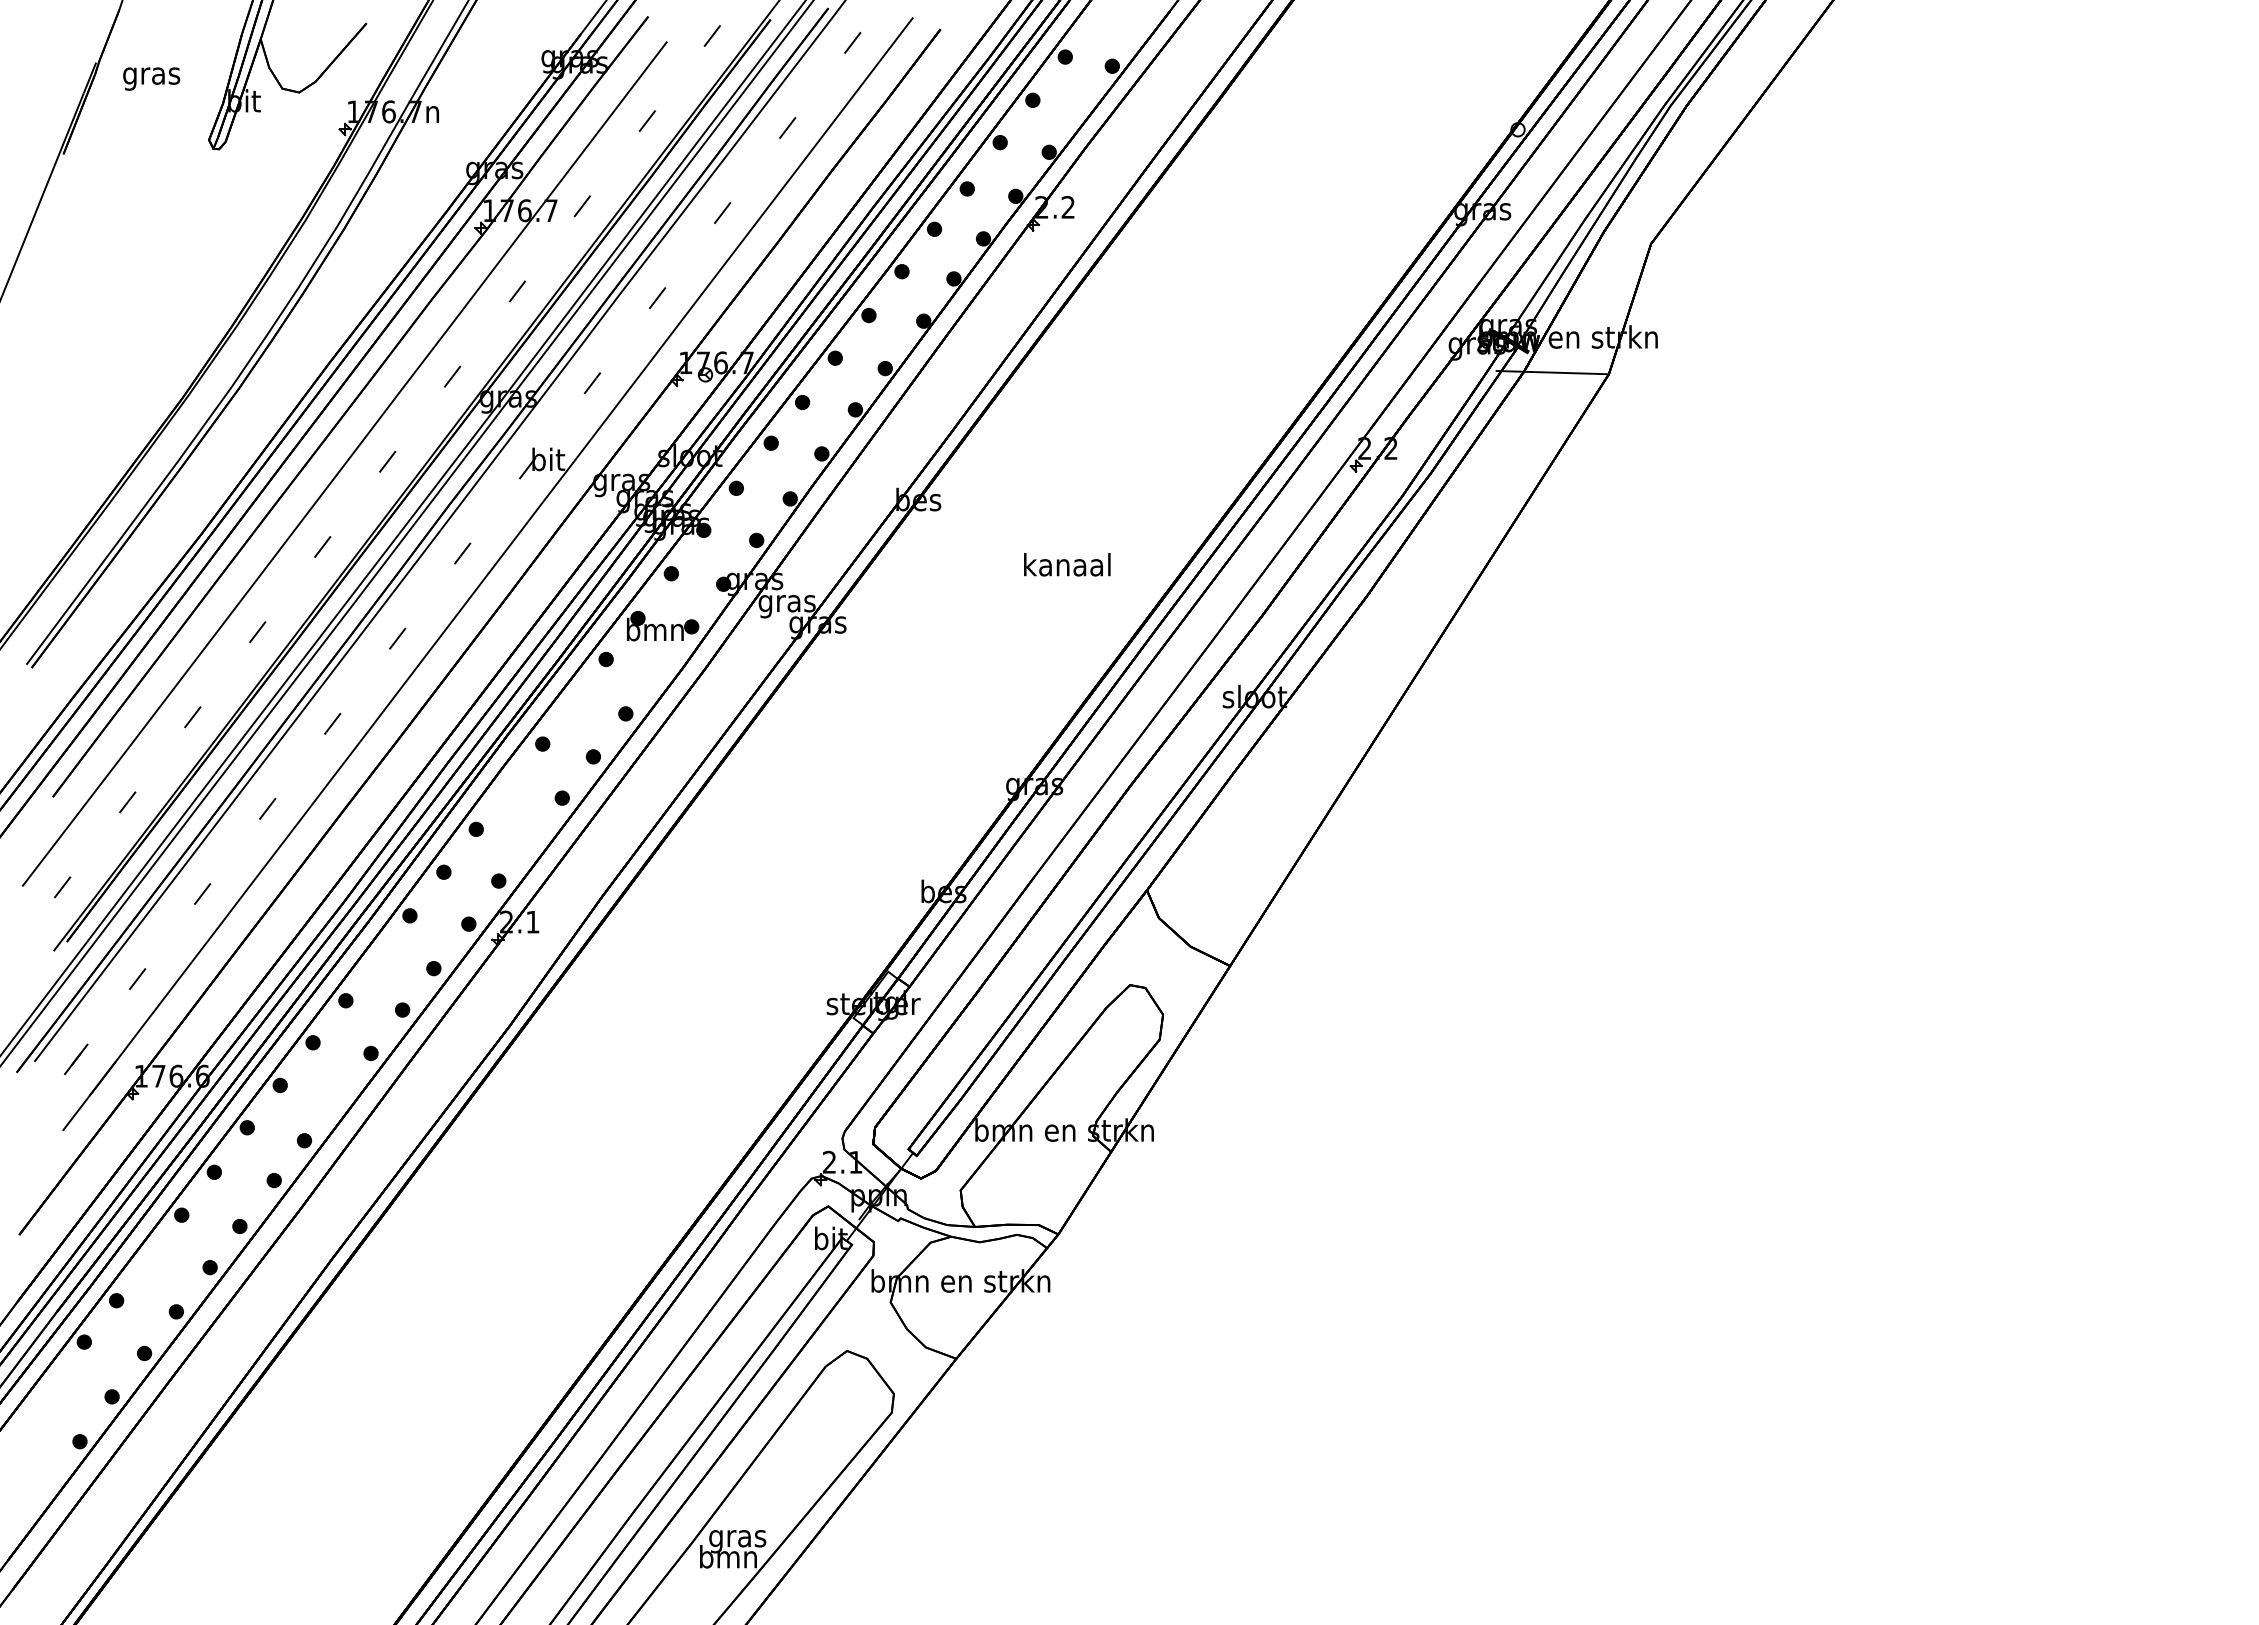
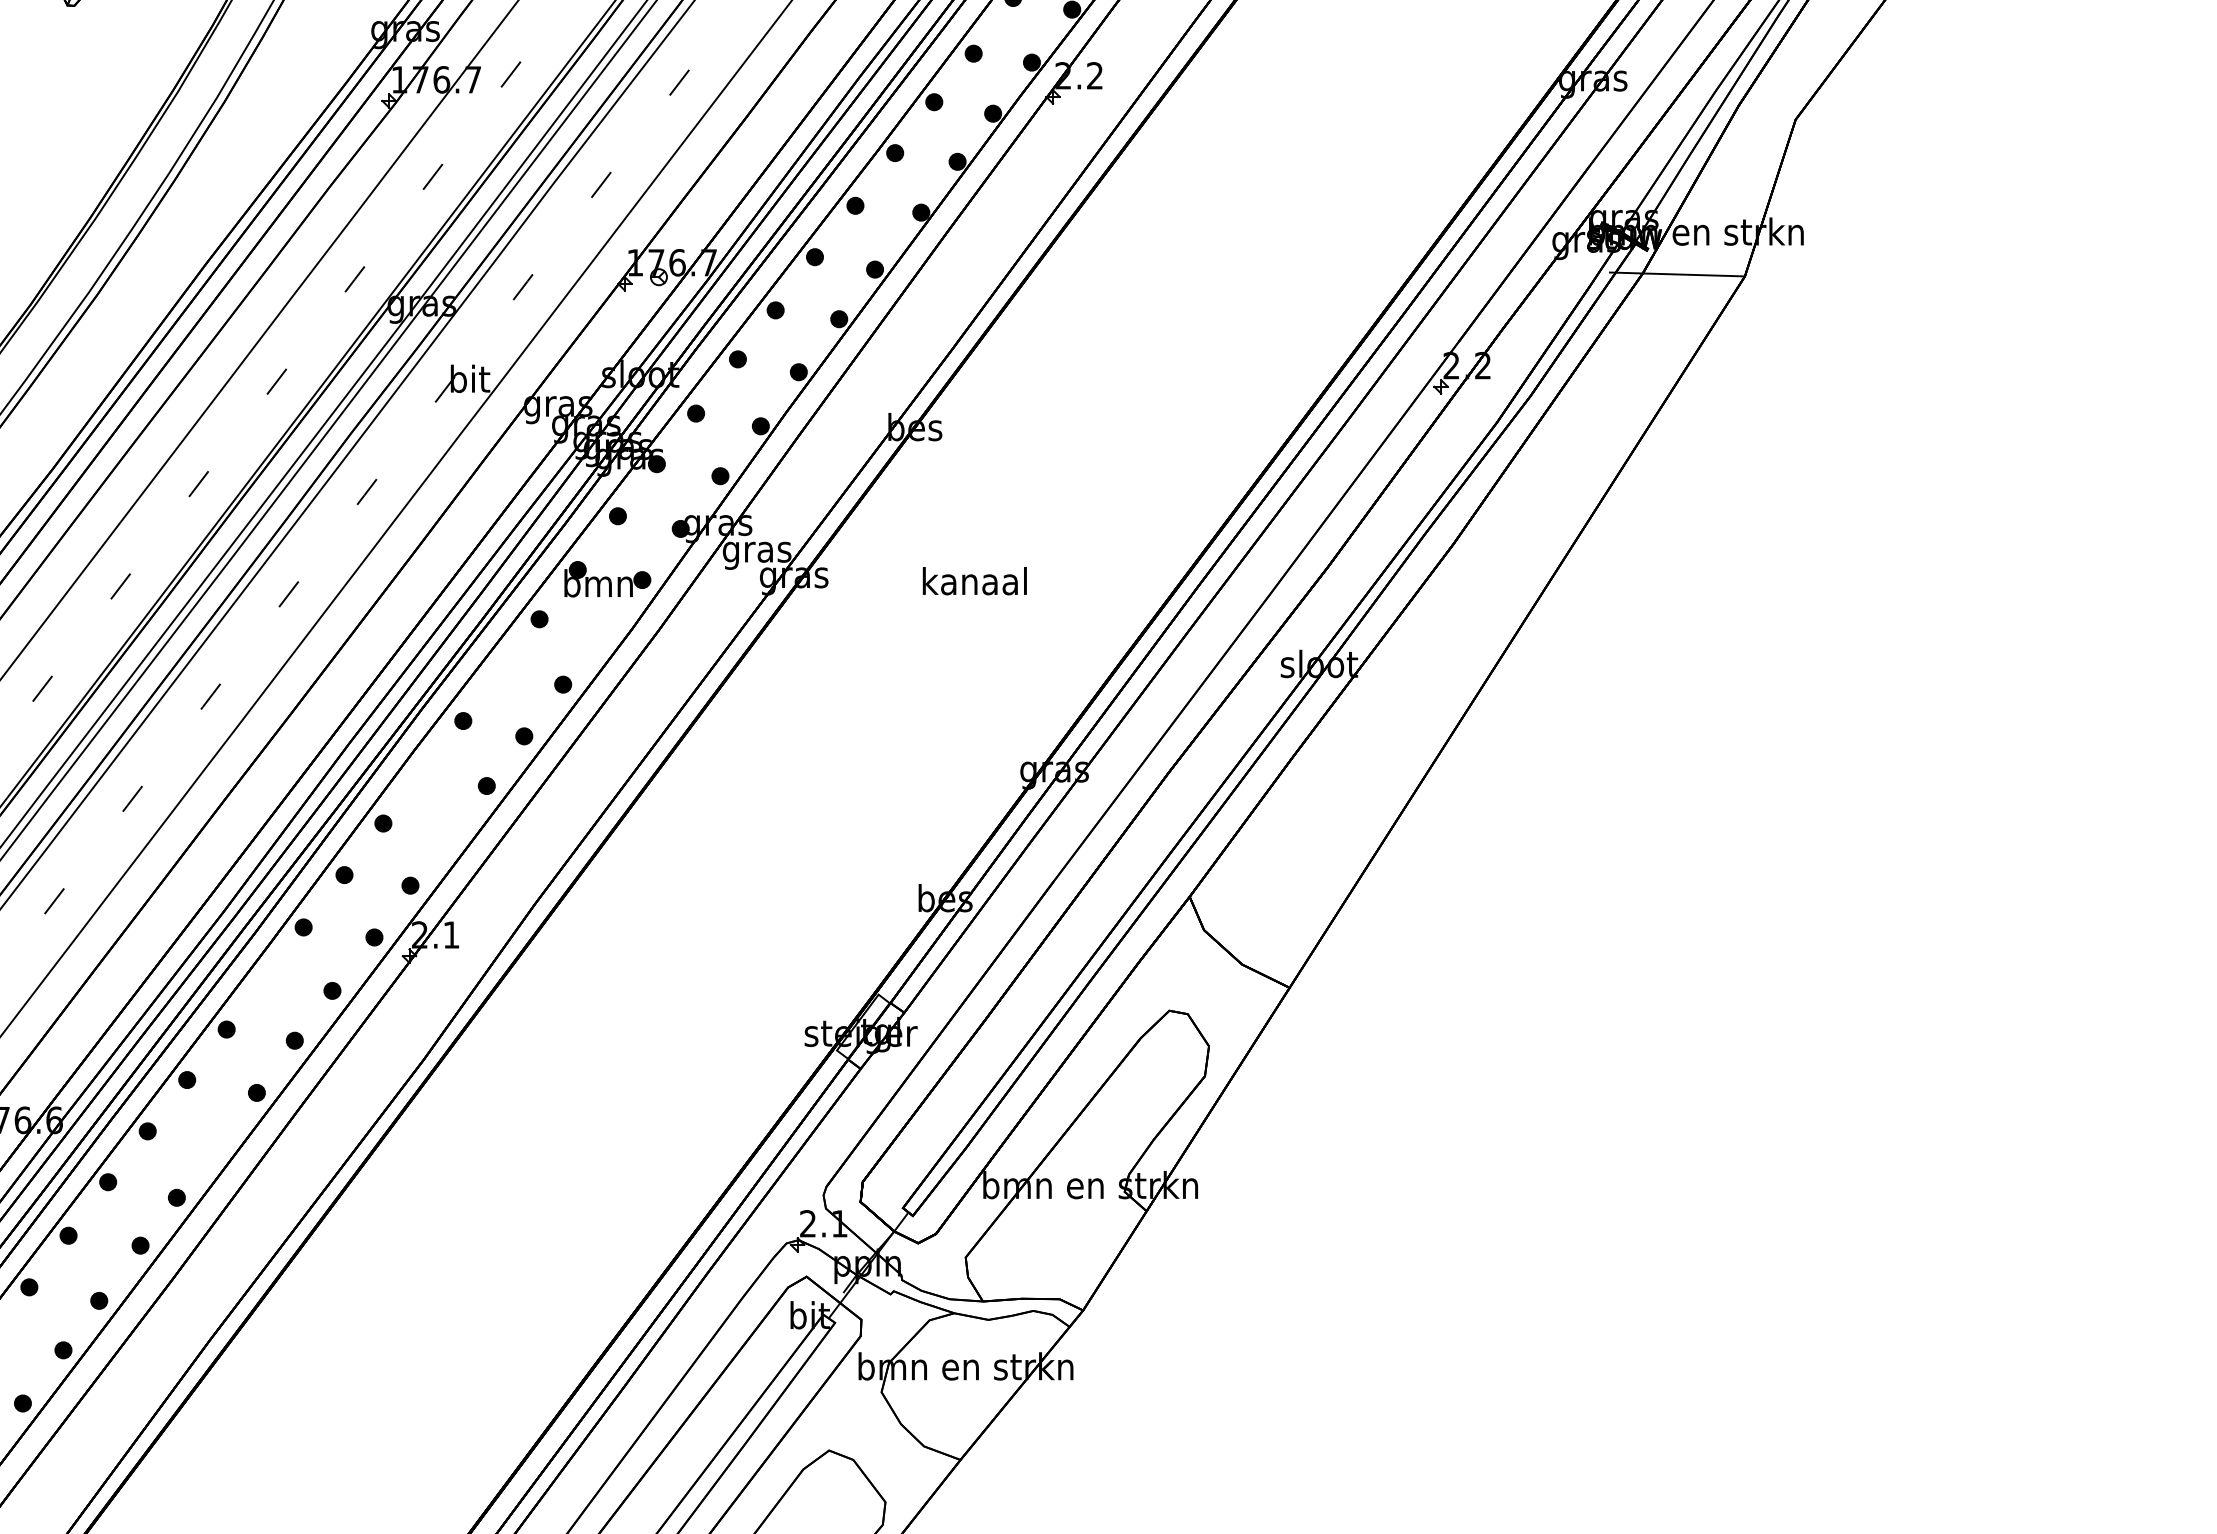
text: (1067, 564) -> (975, 580), moved

